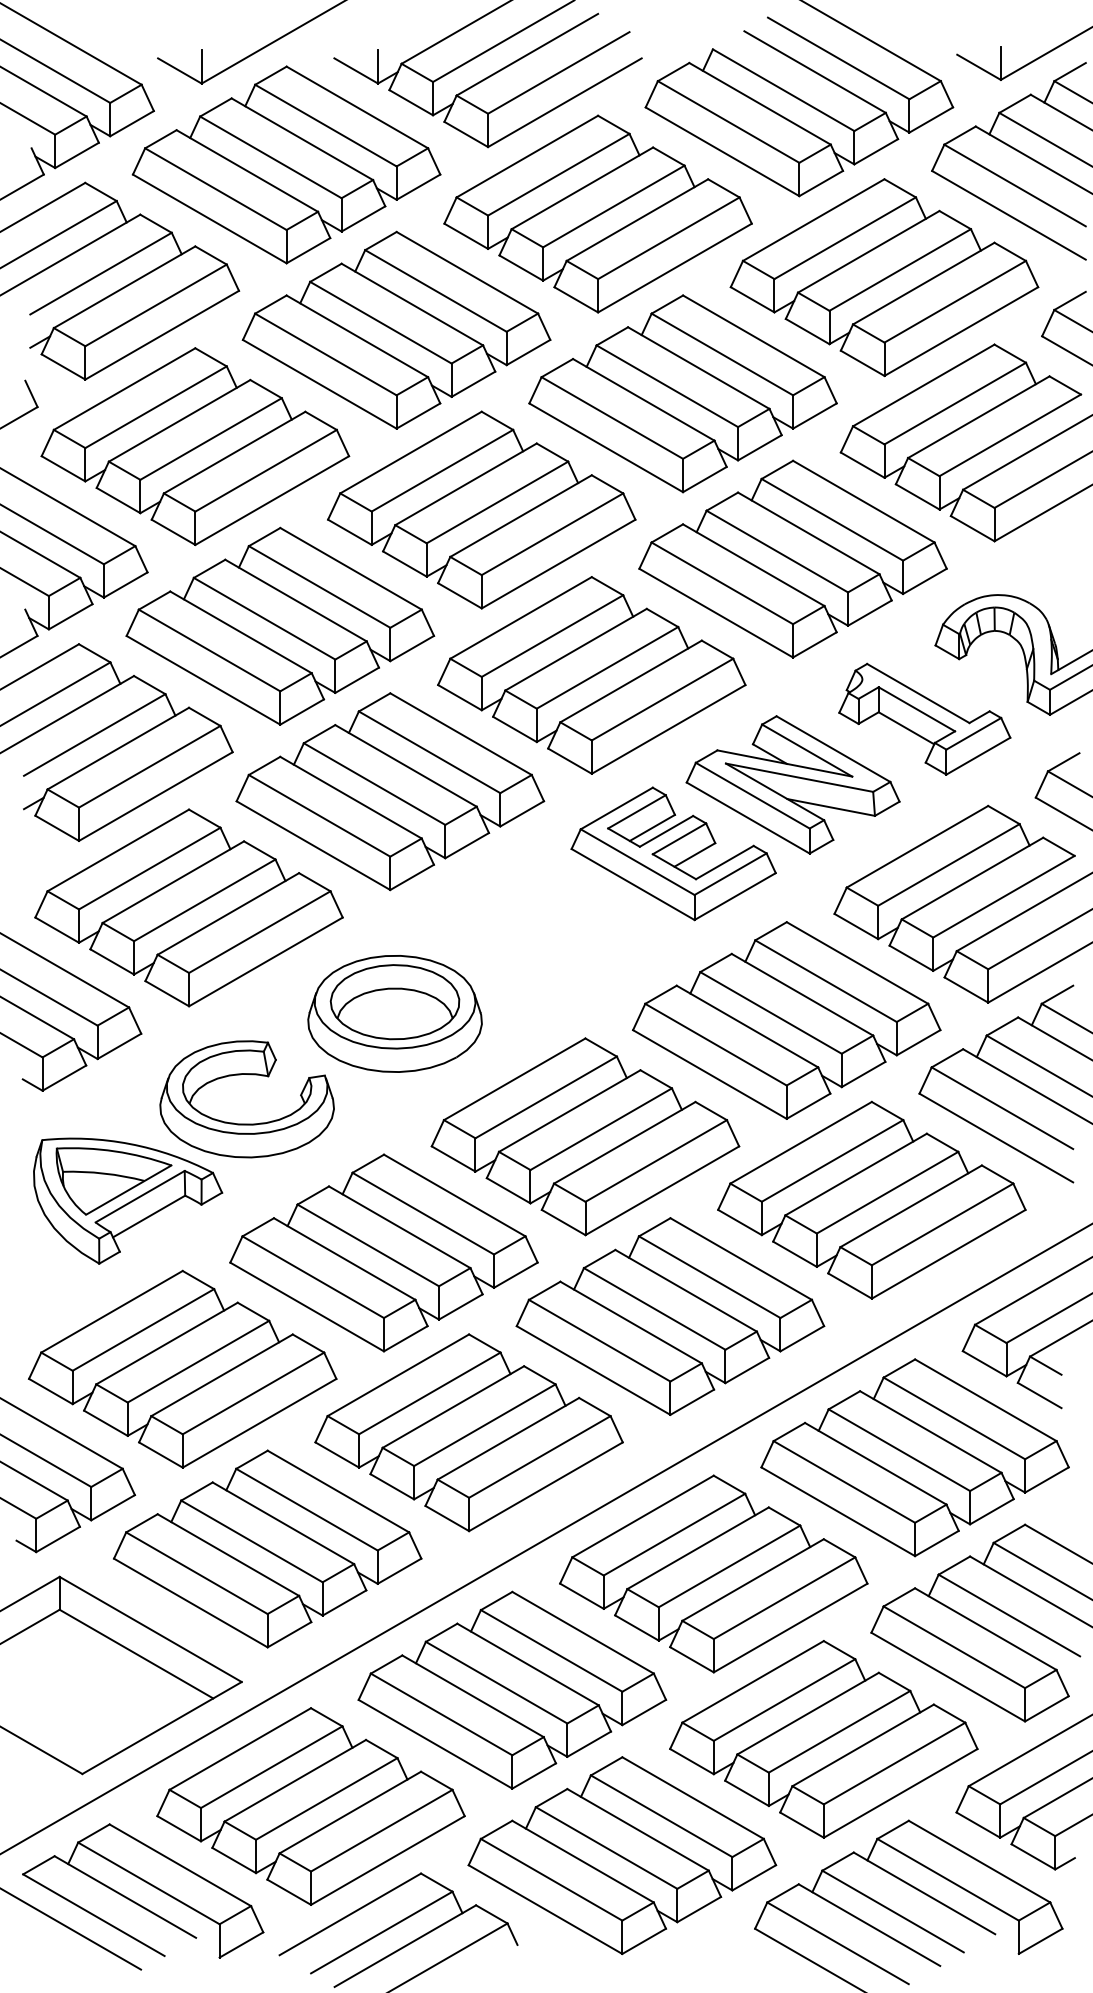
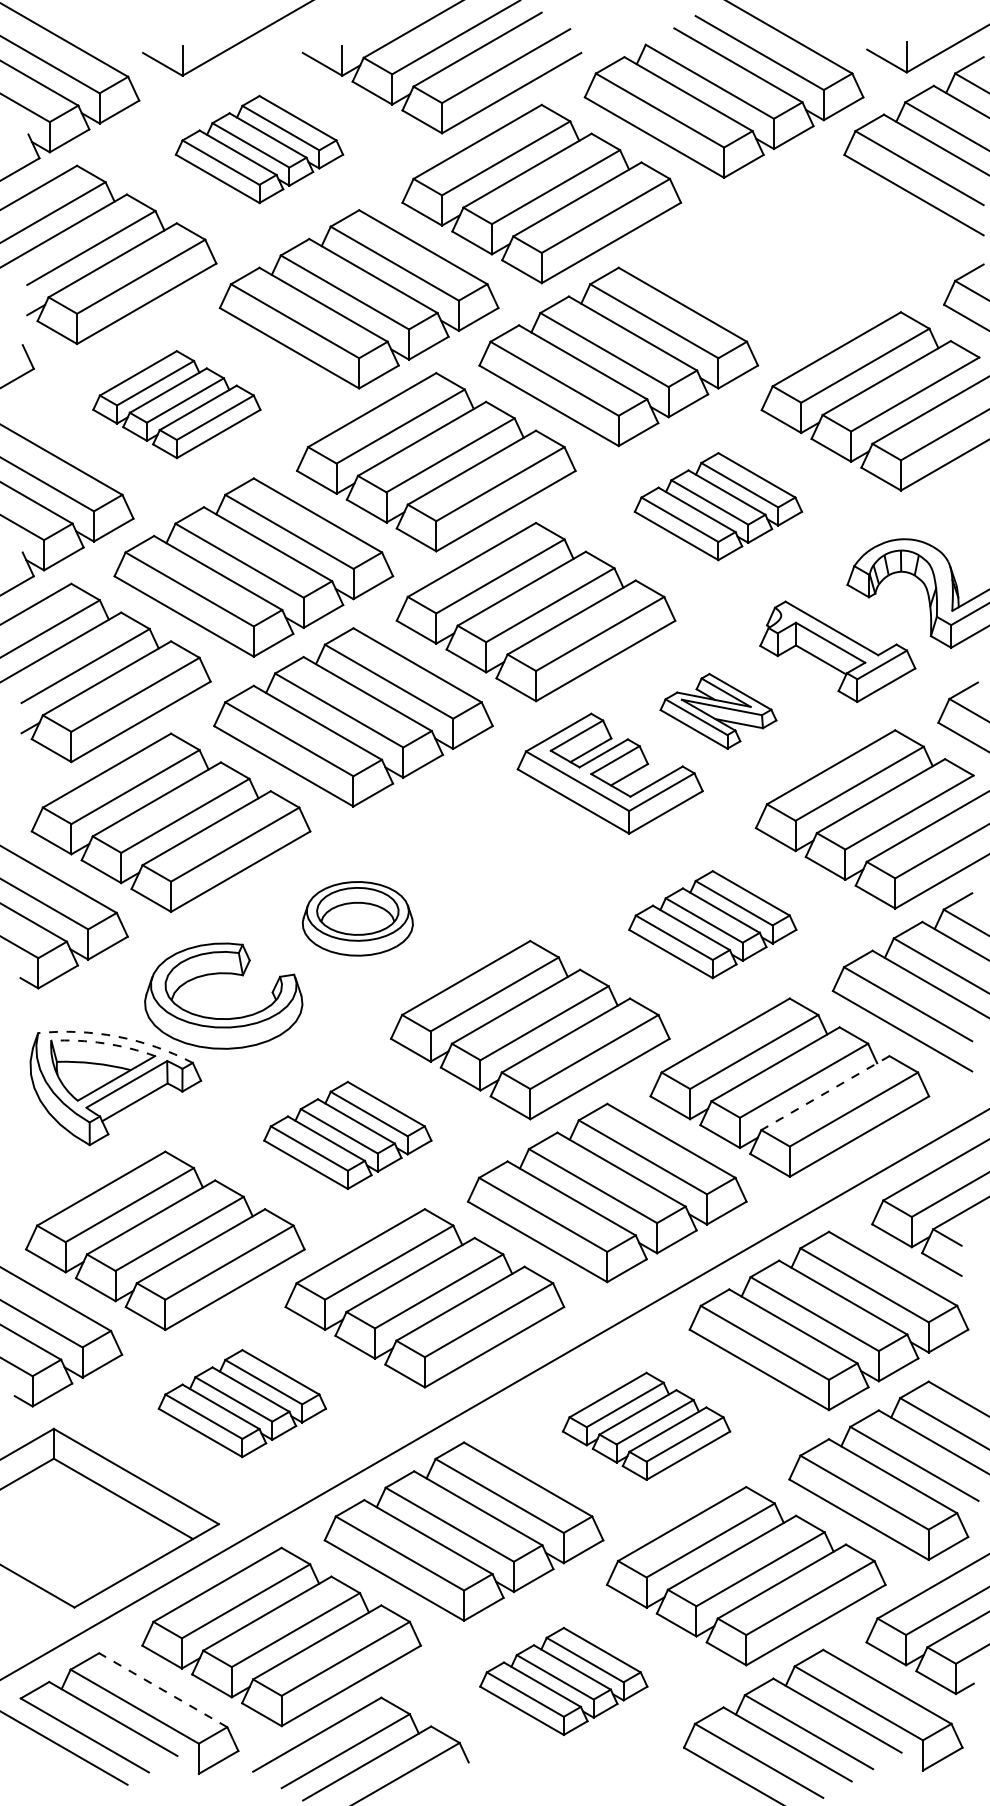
part: (286, 164) -> (259, 149), size x0.6
part: (883, 277) -> (800, 251), removed
part: (195, 446) -> (176, 404), size x0.6
part: (793, 558) -> (718, 506), size x0.6
part: (793, 785) -> (718, 711), size x0.6
part: (394, 1013) -> (357, 918), size x0.7
part: (786, 1020) -> (712, 924), size x0.6
arc: (129, 1143) -> (117, 1036), solid -> dashed
arc: (115, 1151) -> (104, 1043), solid -> dashed
line: (911, 1206) -> (825, 1093), solid -> dashed
part: (383, 1253) -> (347, 1135), size x0.6
part: (267, 1548) -> (242, 1403), size x0.6
part: (713, 1574) -> (646, 1426), size x0.6
part: (622, 1855) -> (563, 1681), size x0.6
line: (180, 1865) -> (163, 1690), solid -> dashed

